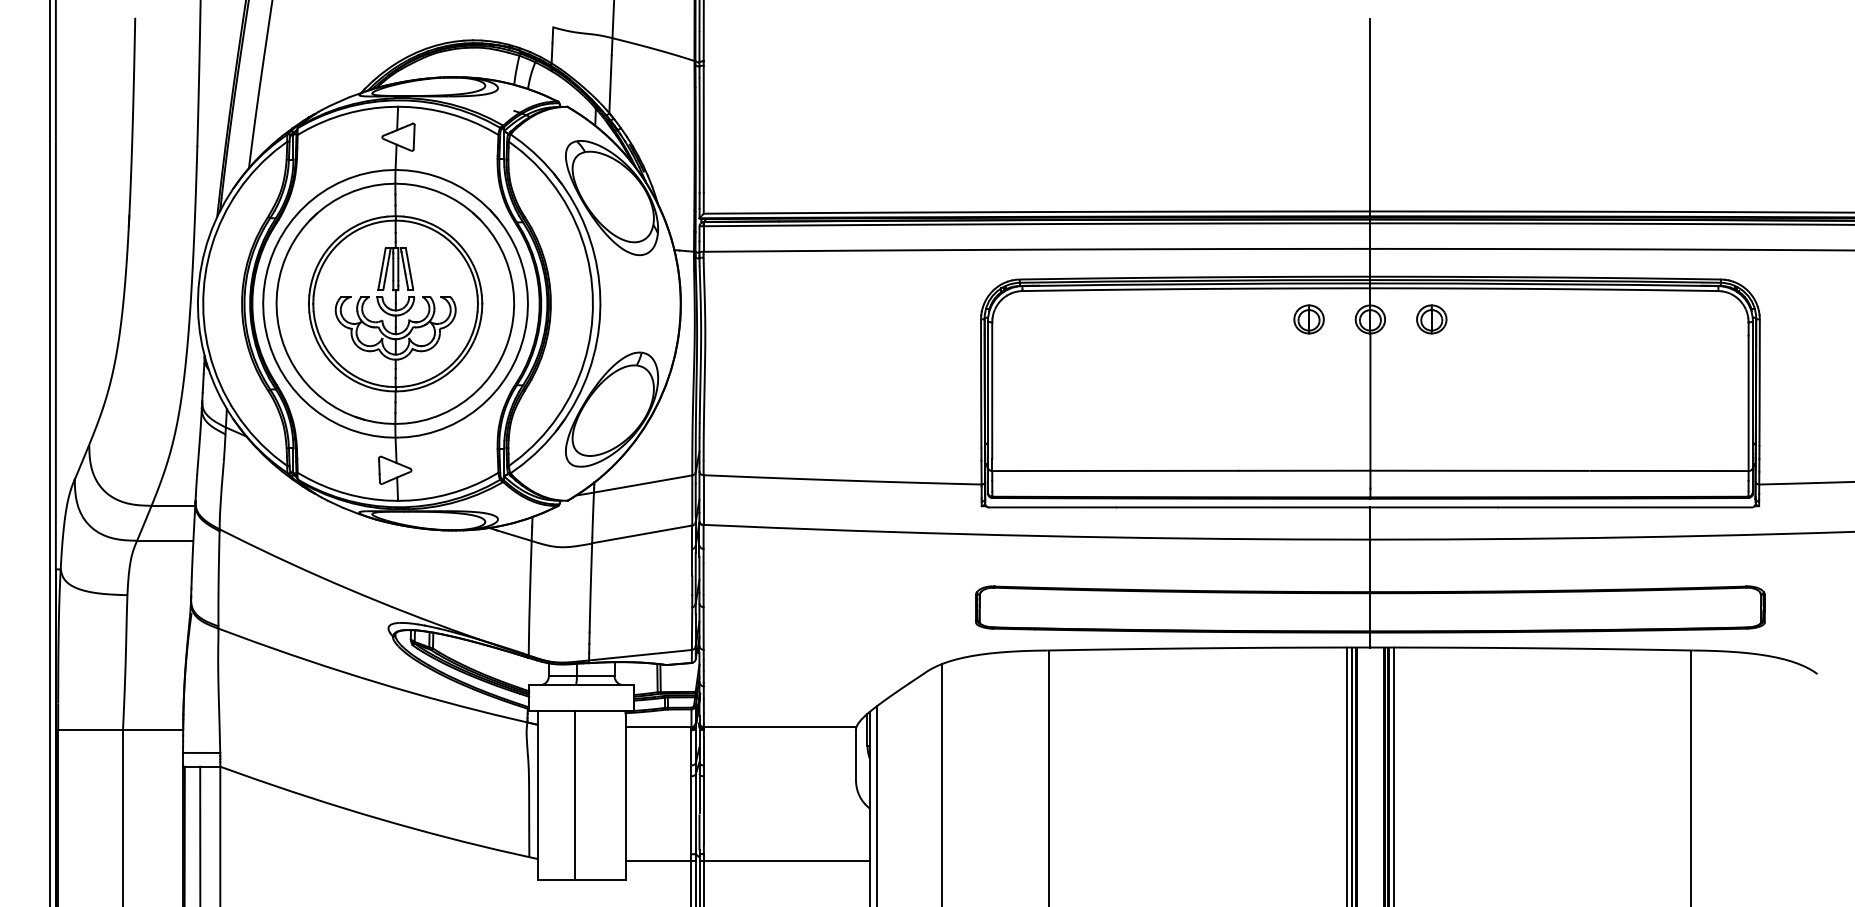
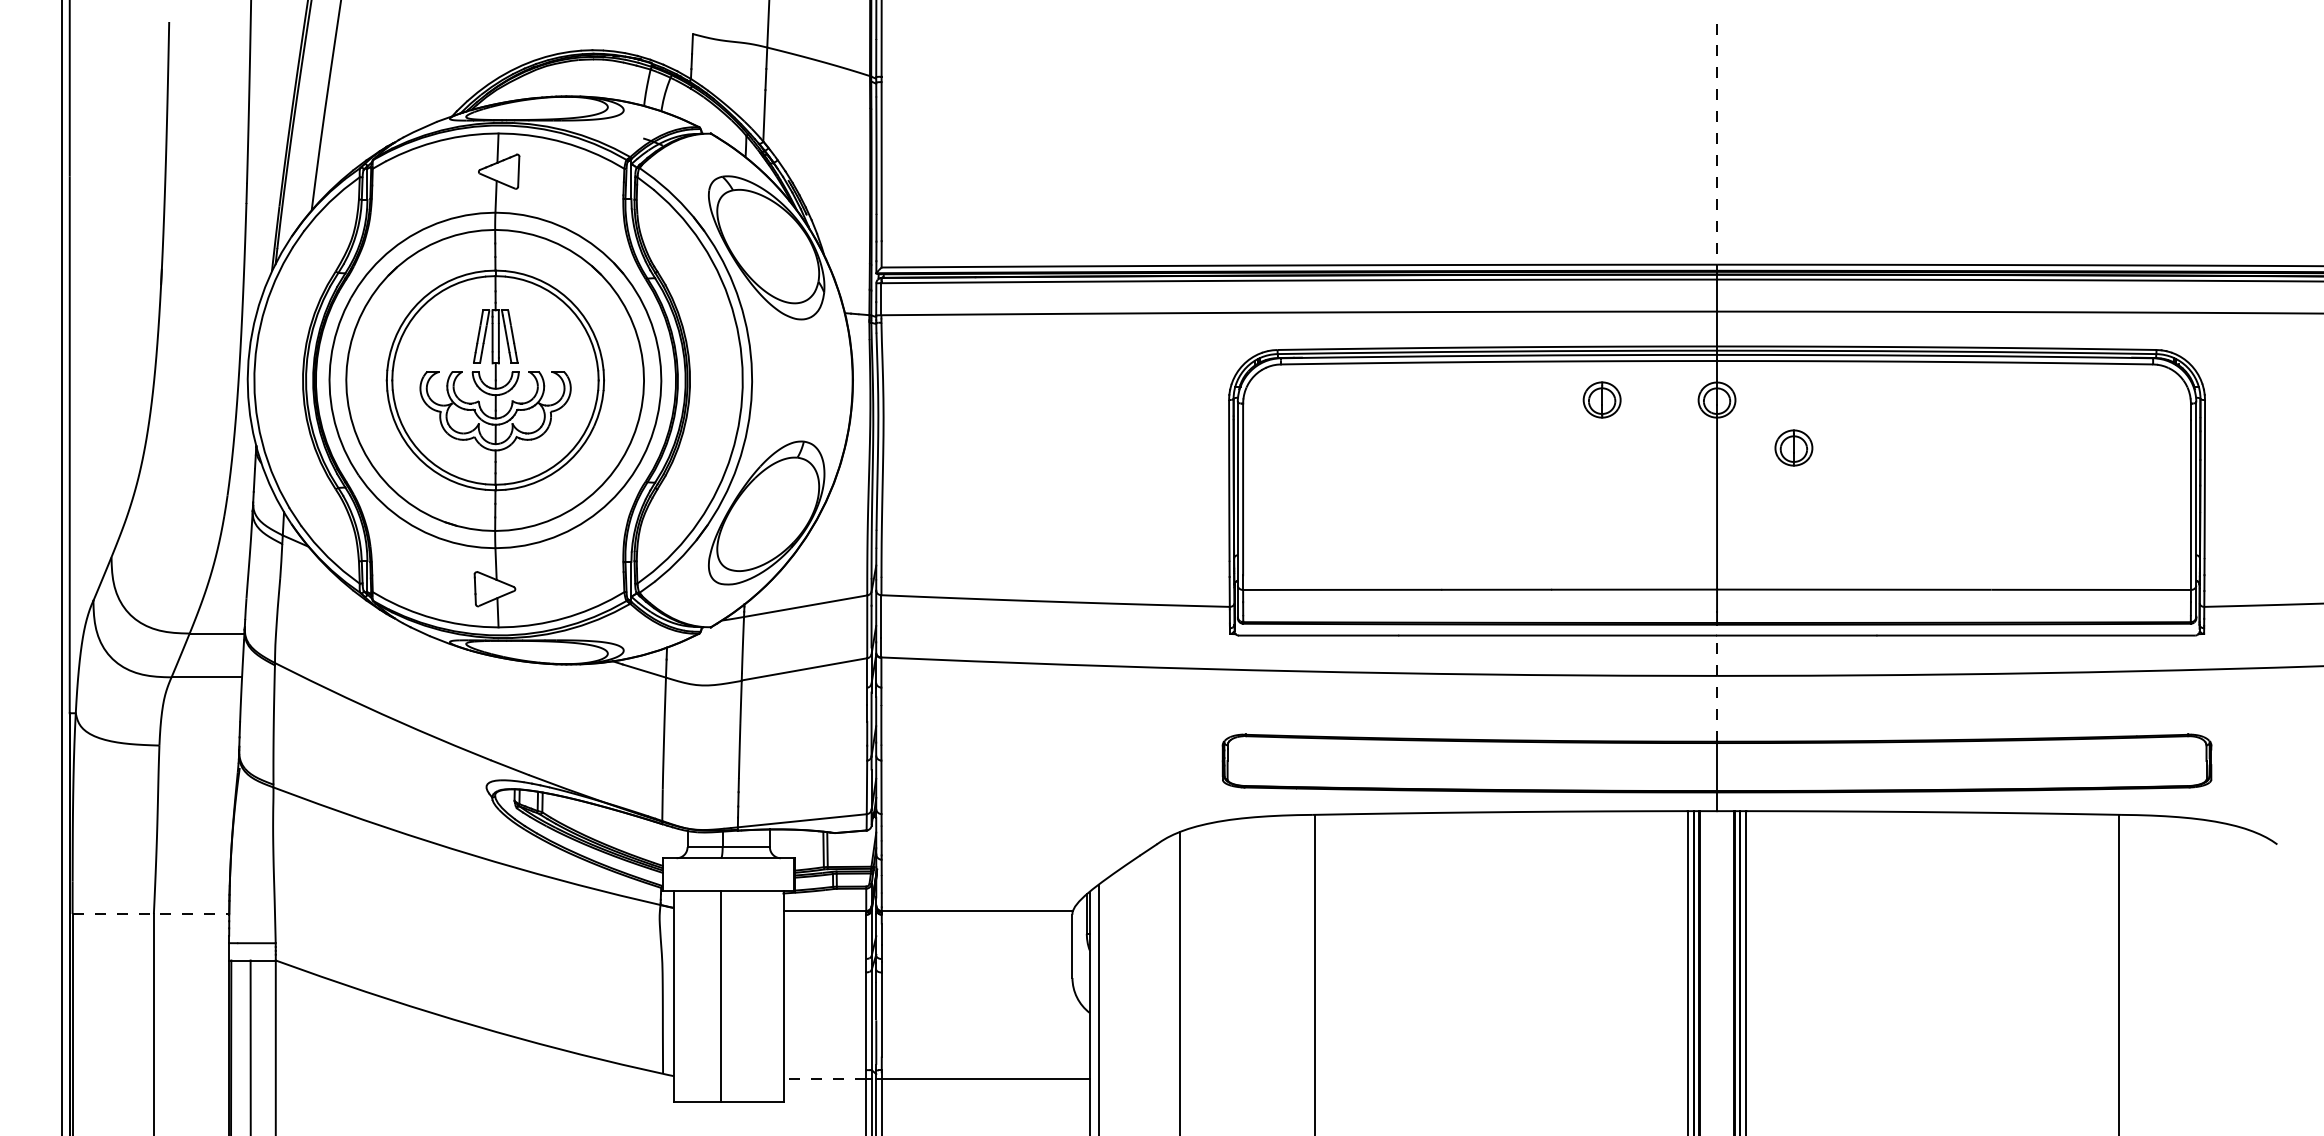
line: (1370, 118) -> (1717, 148), solid -> dashed
part: (1308, 319) -> (1601, 399), moved
part: (1431, 319) -> (1793, 447), moved
line: (1370, 549) -> (1717, 688), solid -> dashed
line: (121, 729) -> (151, 913), solid -> dashed
line: (658, 861) -> (824, 1079), solid -> dashed

